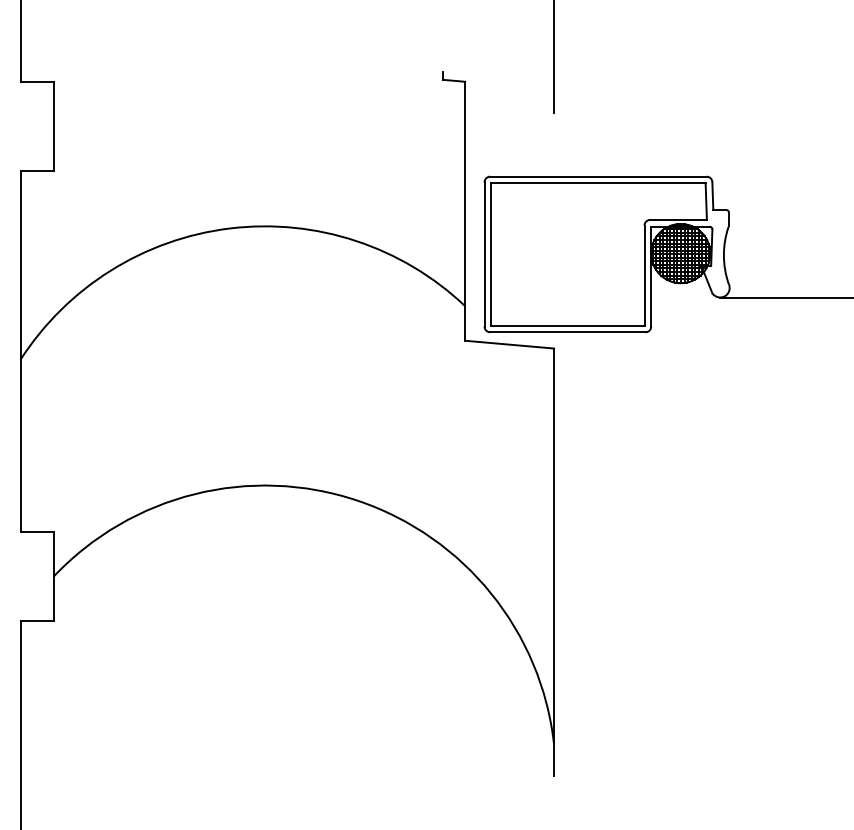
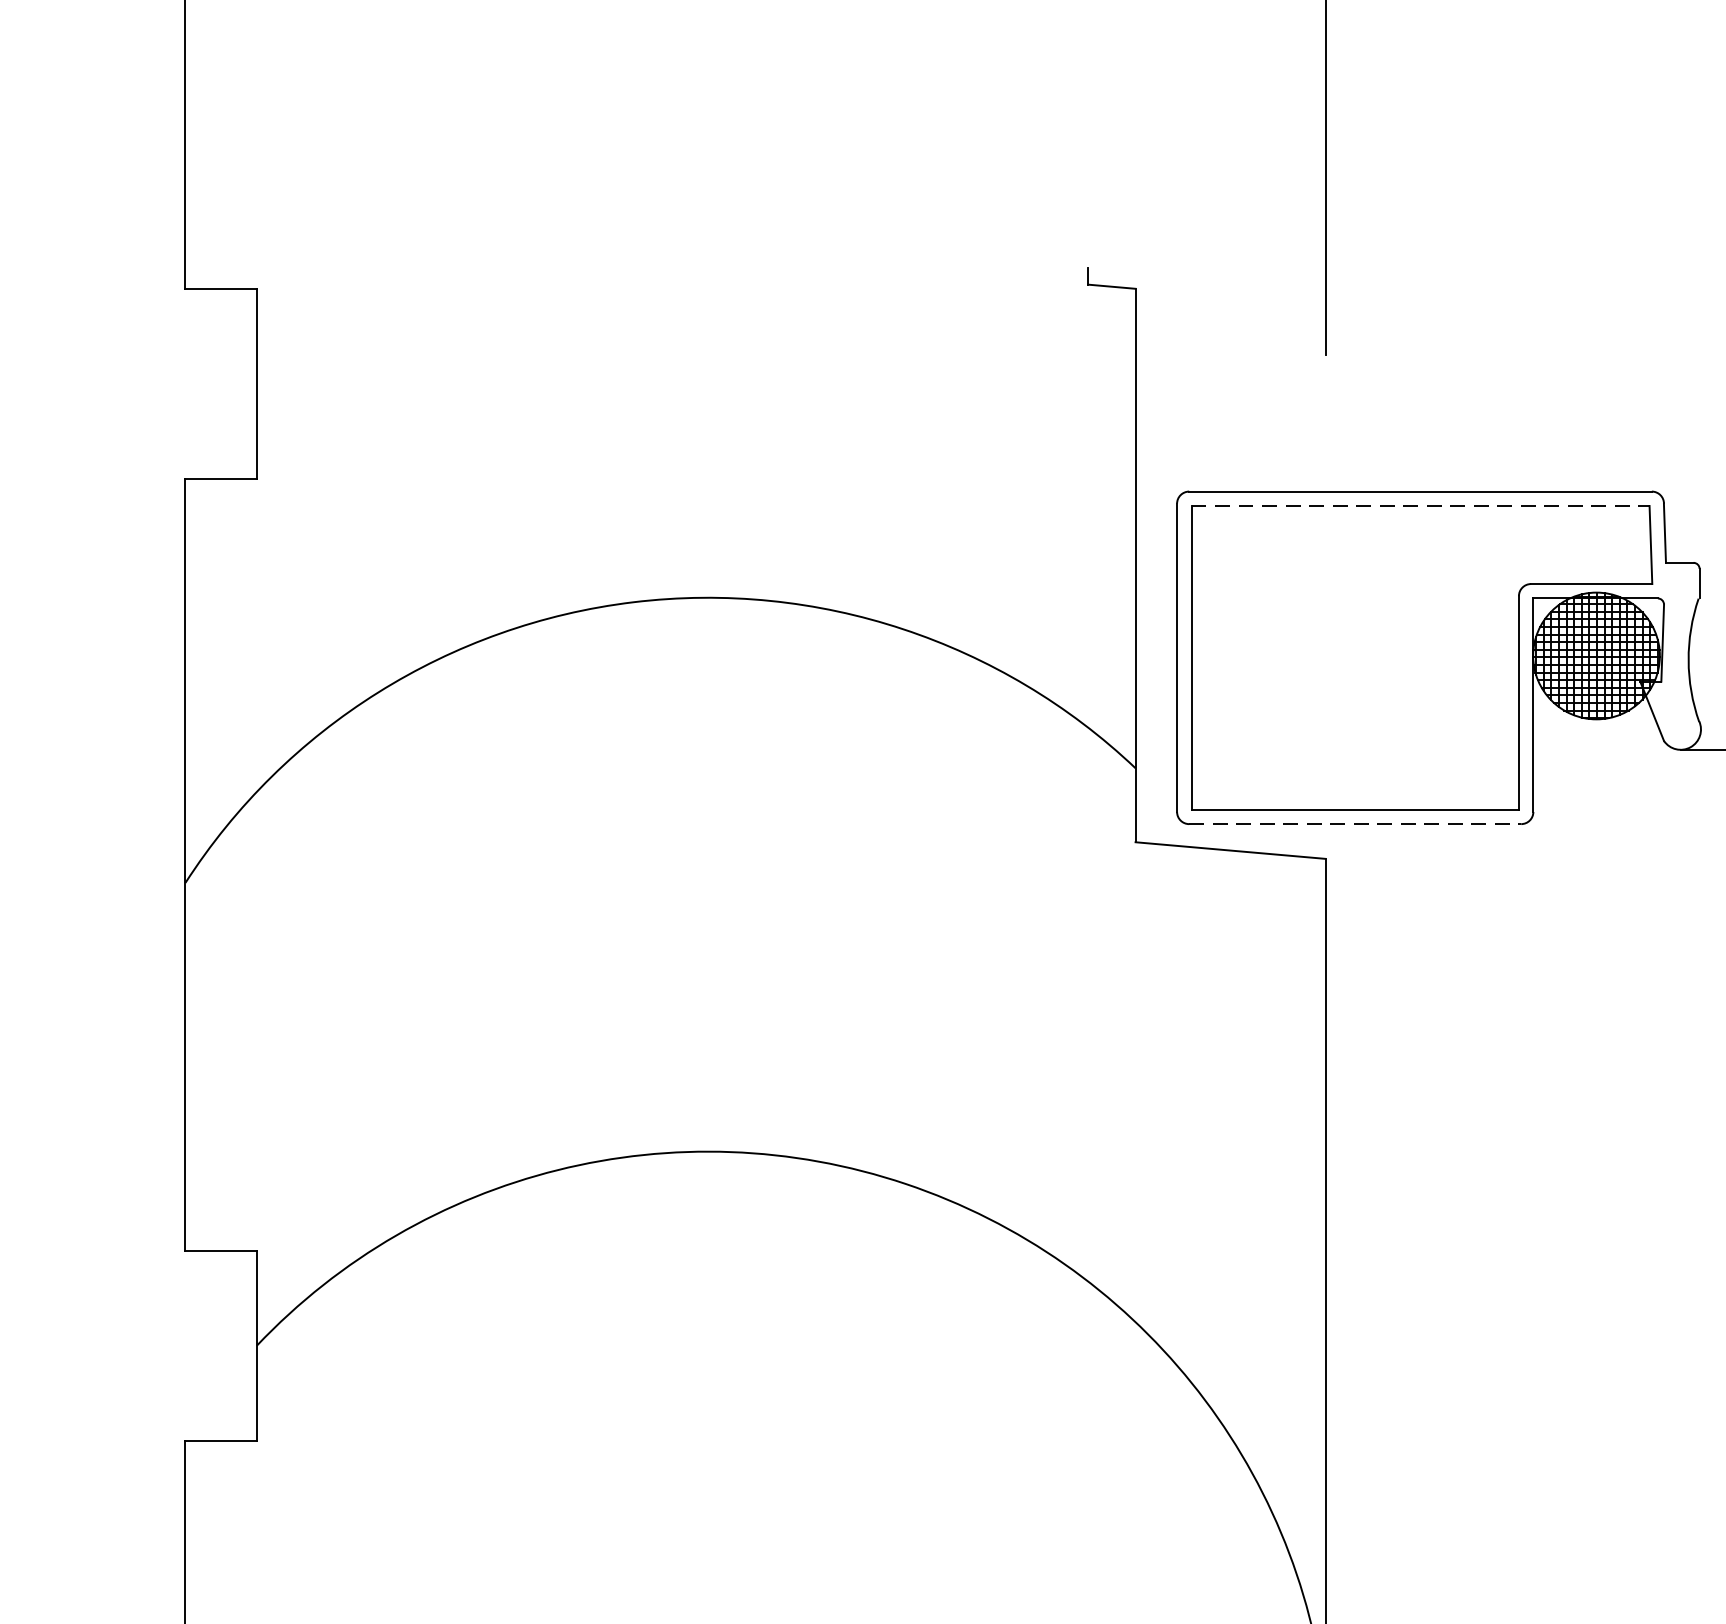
line: (598, 183) -> (1420, 506), solid -> dashed
line: (567, 332) -> (1354, 824), solid -> dashed

